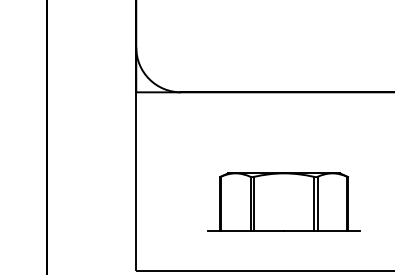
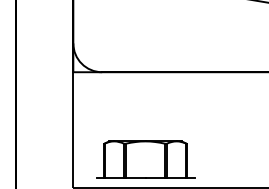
part: (284, 201) -> (145, 159), moved

